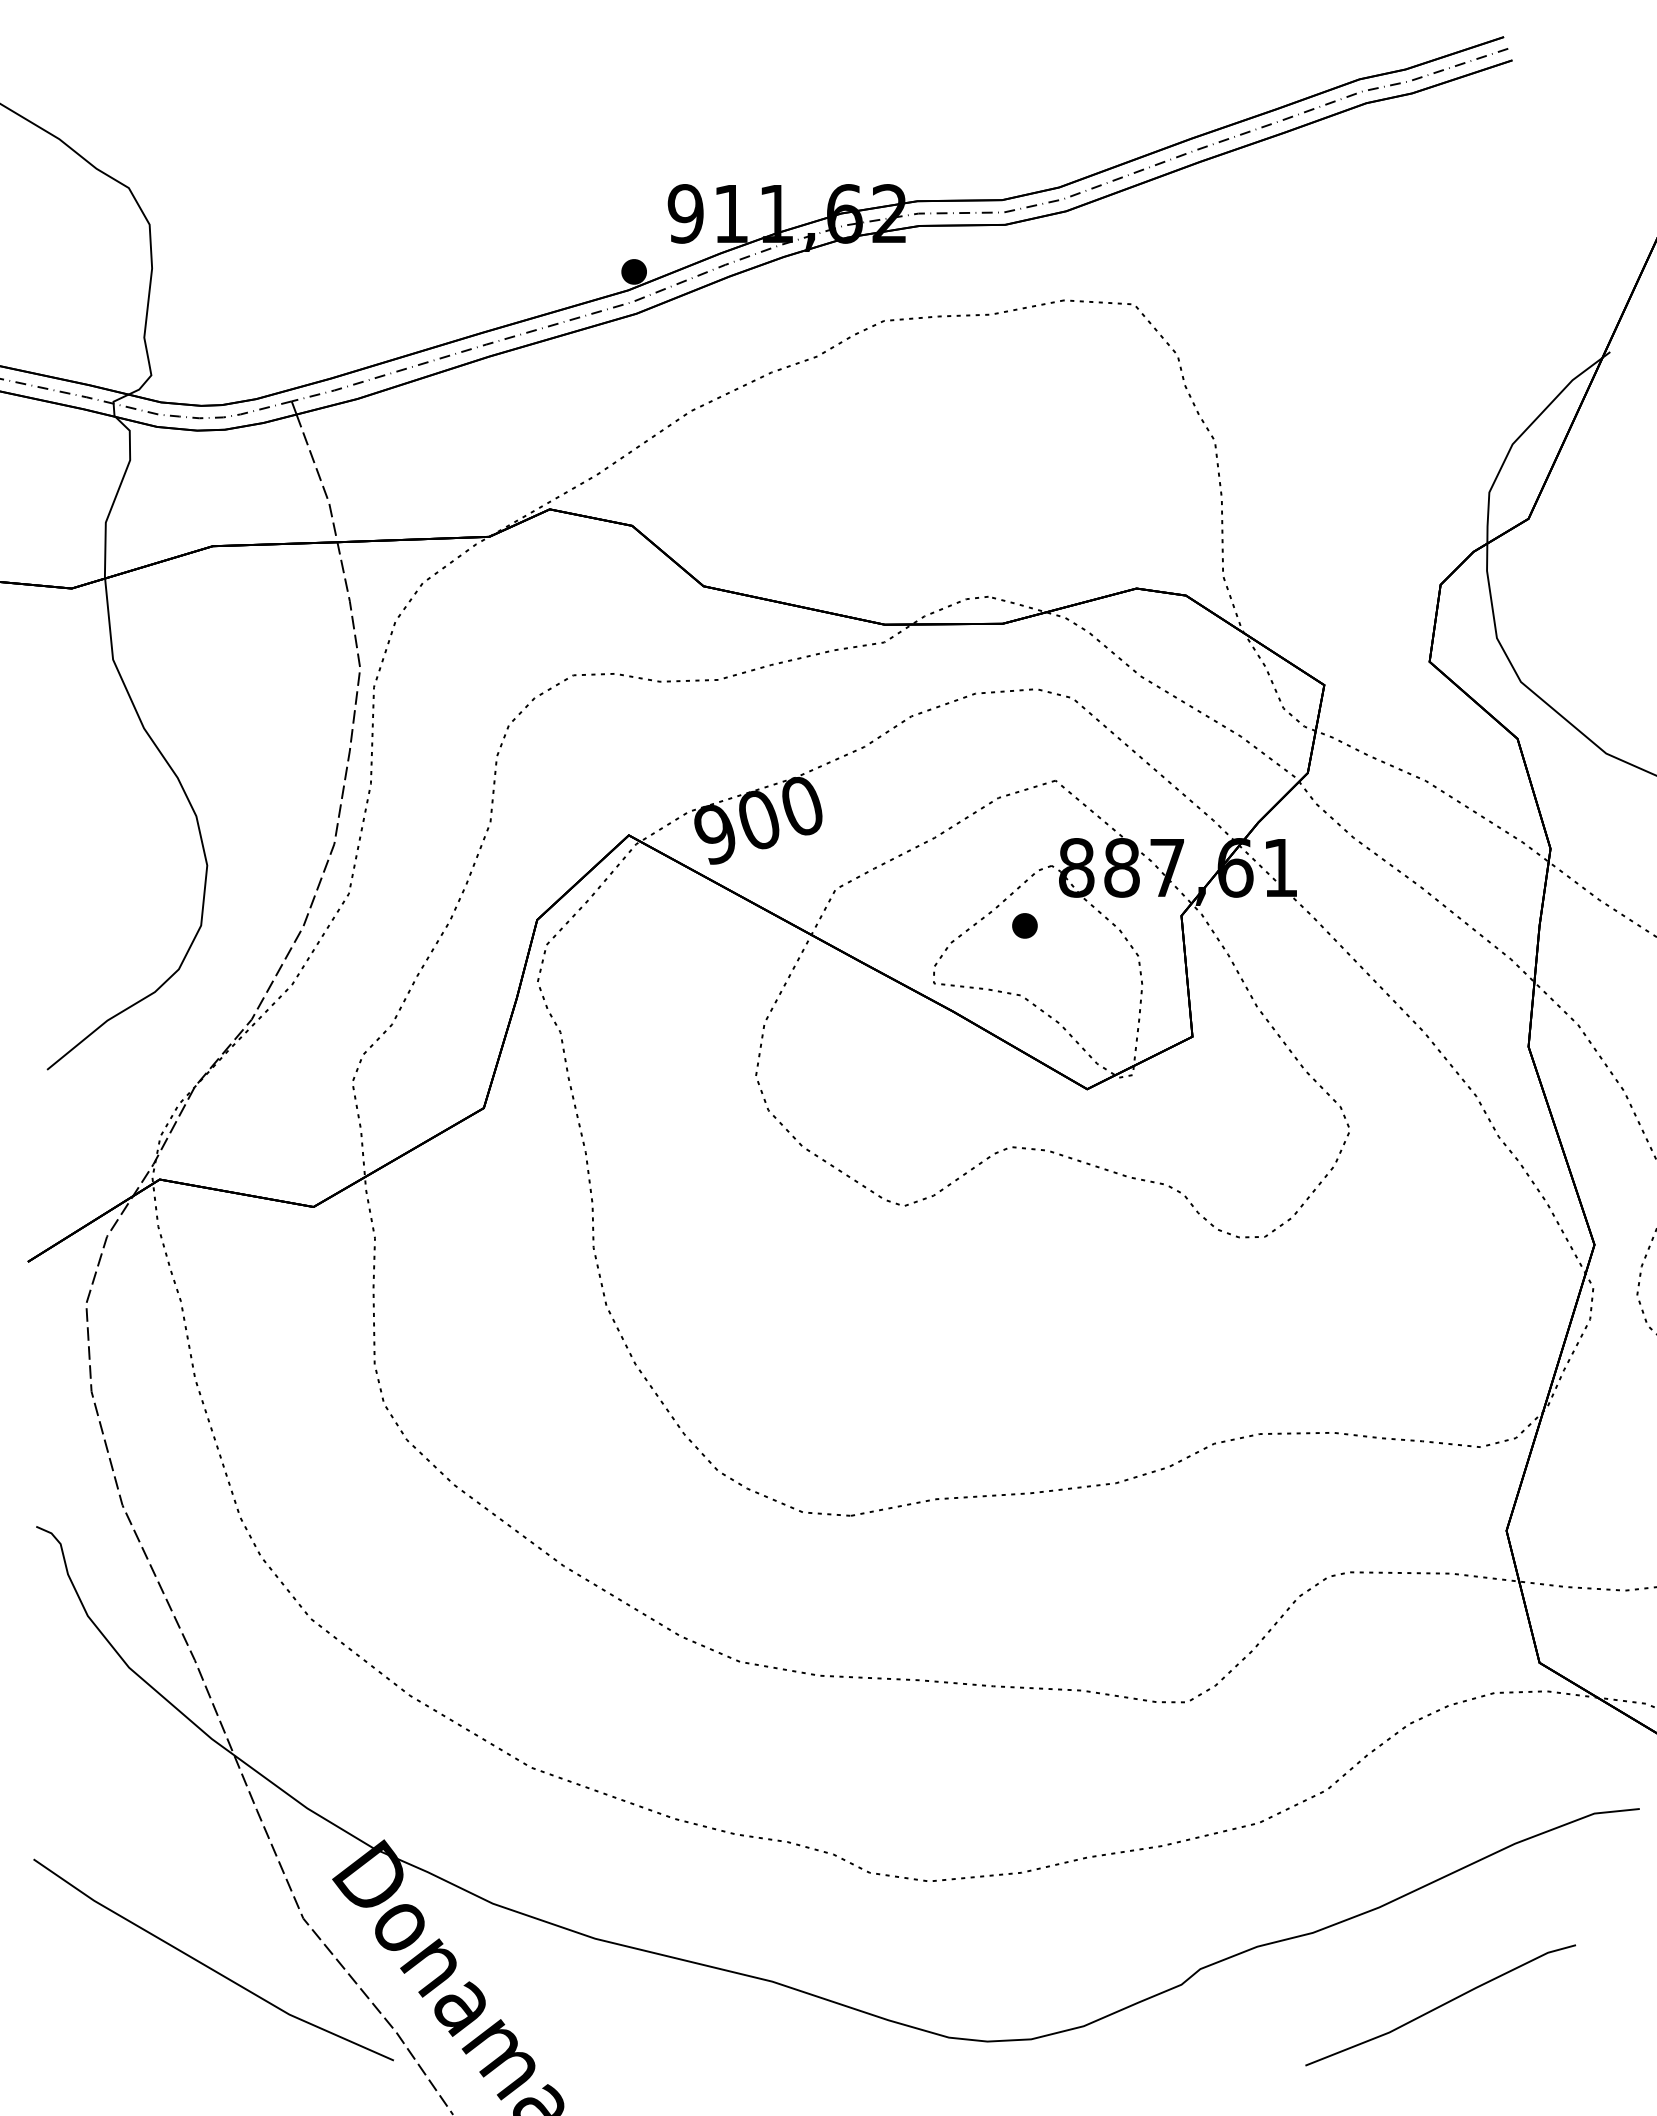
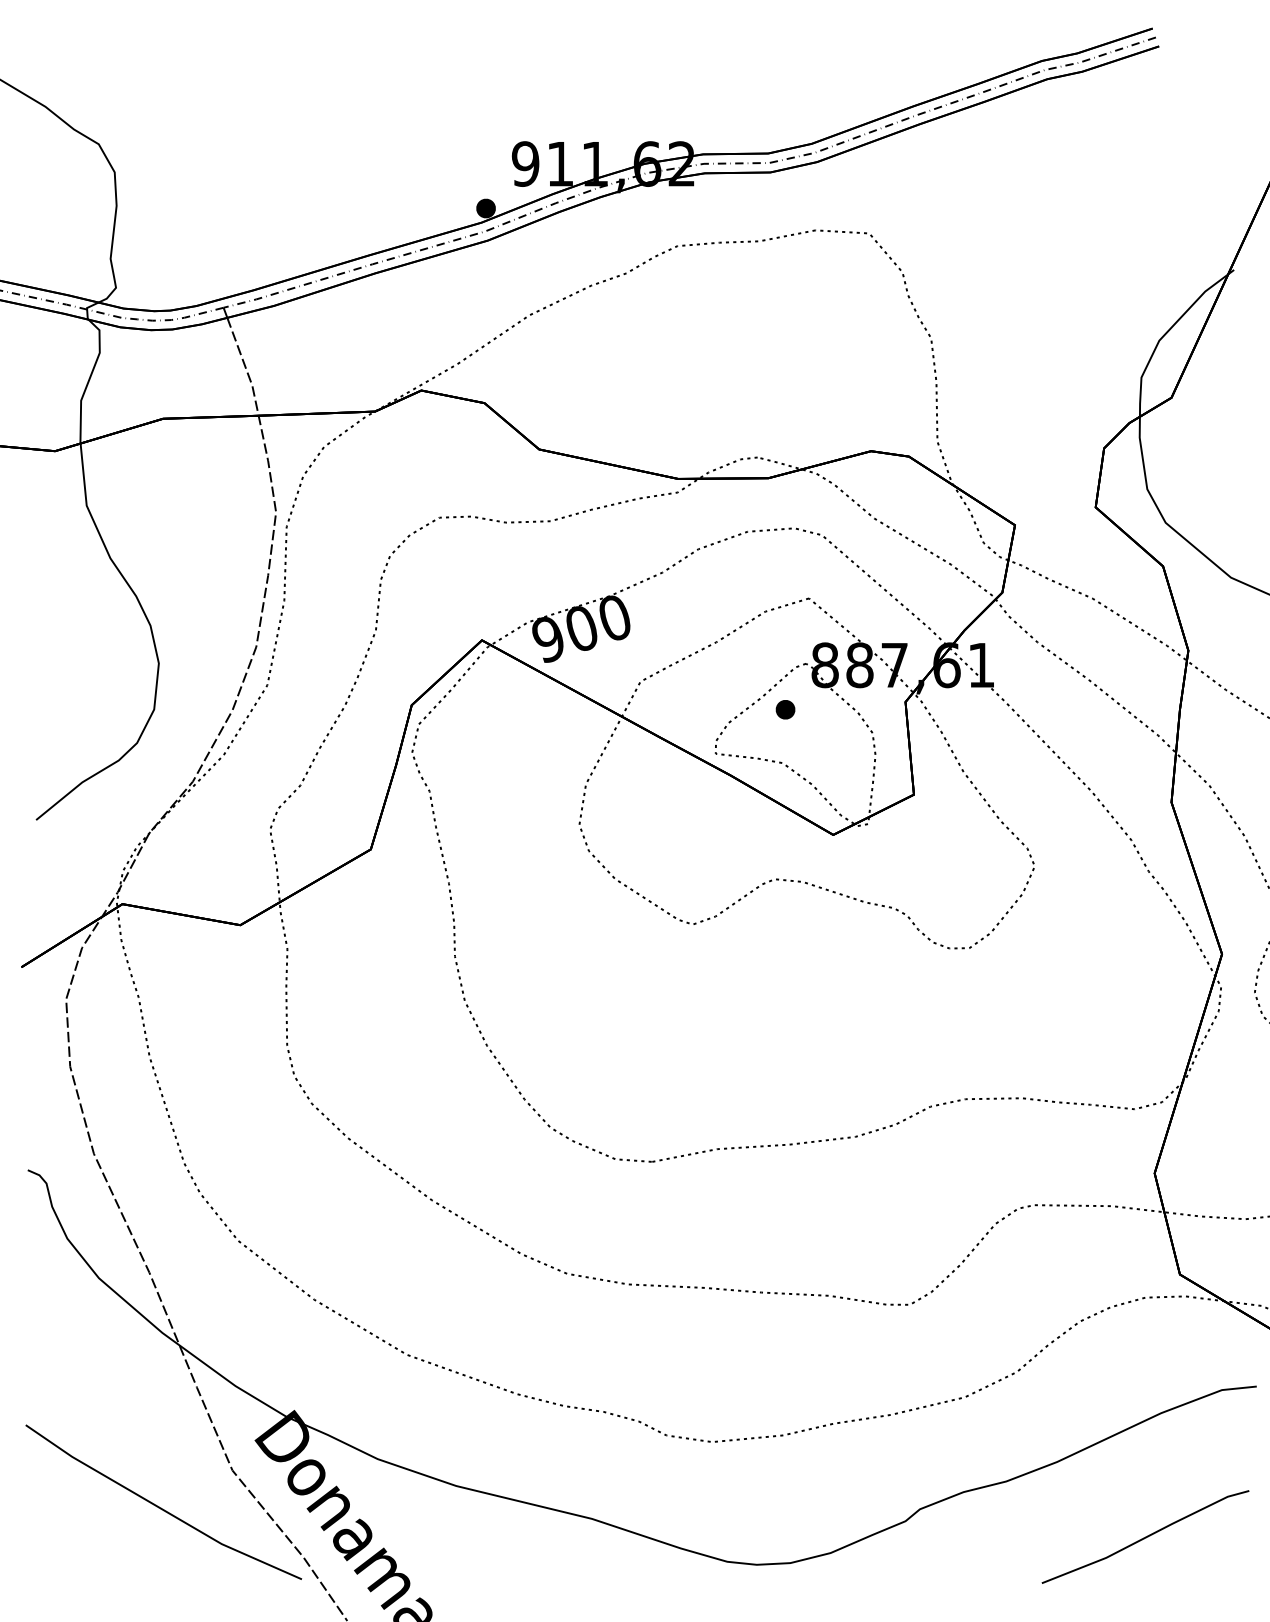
line: (1440, 2005) -> (1145, 1537), moved

